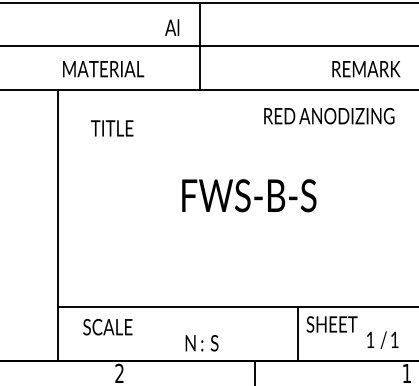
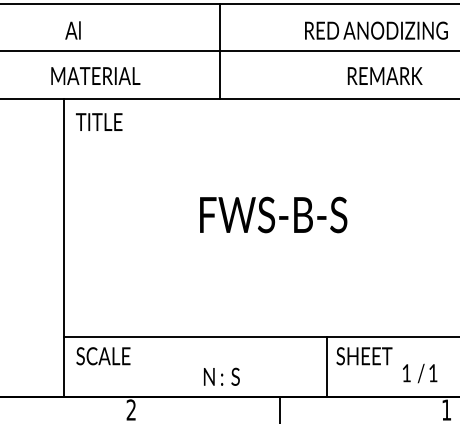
text: (171, 27) -> (72, 30), moved
text: (103, 68) -> (95, 75), moved
text: (365, 68) -> (384, 75), moved
text: (329, 115) -> (376, 30), moved
text: (112, 127) -> (99, 121), moved
text: (107, 327) -> (103, 356), moved

